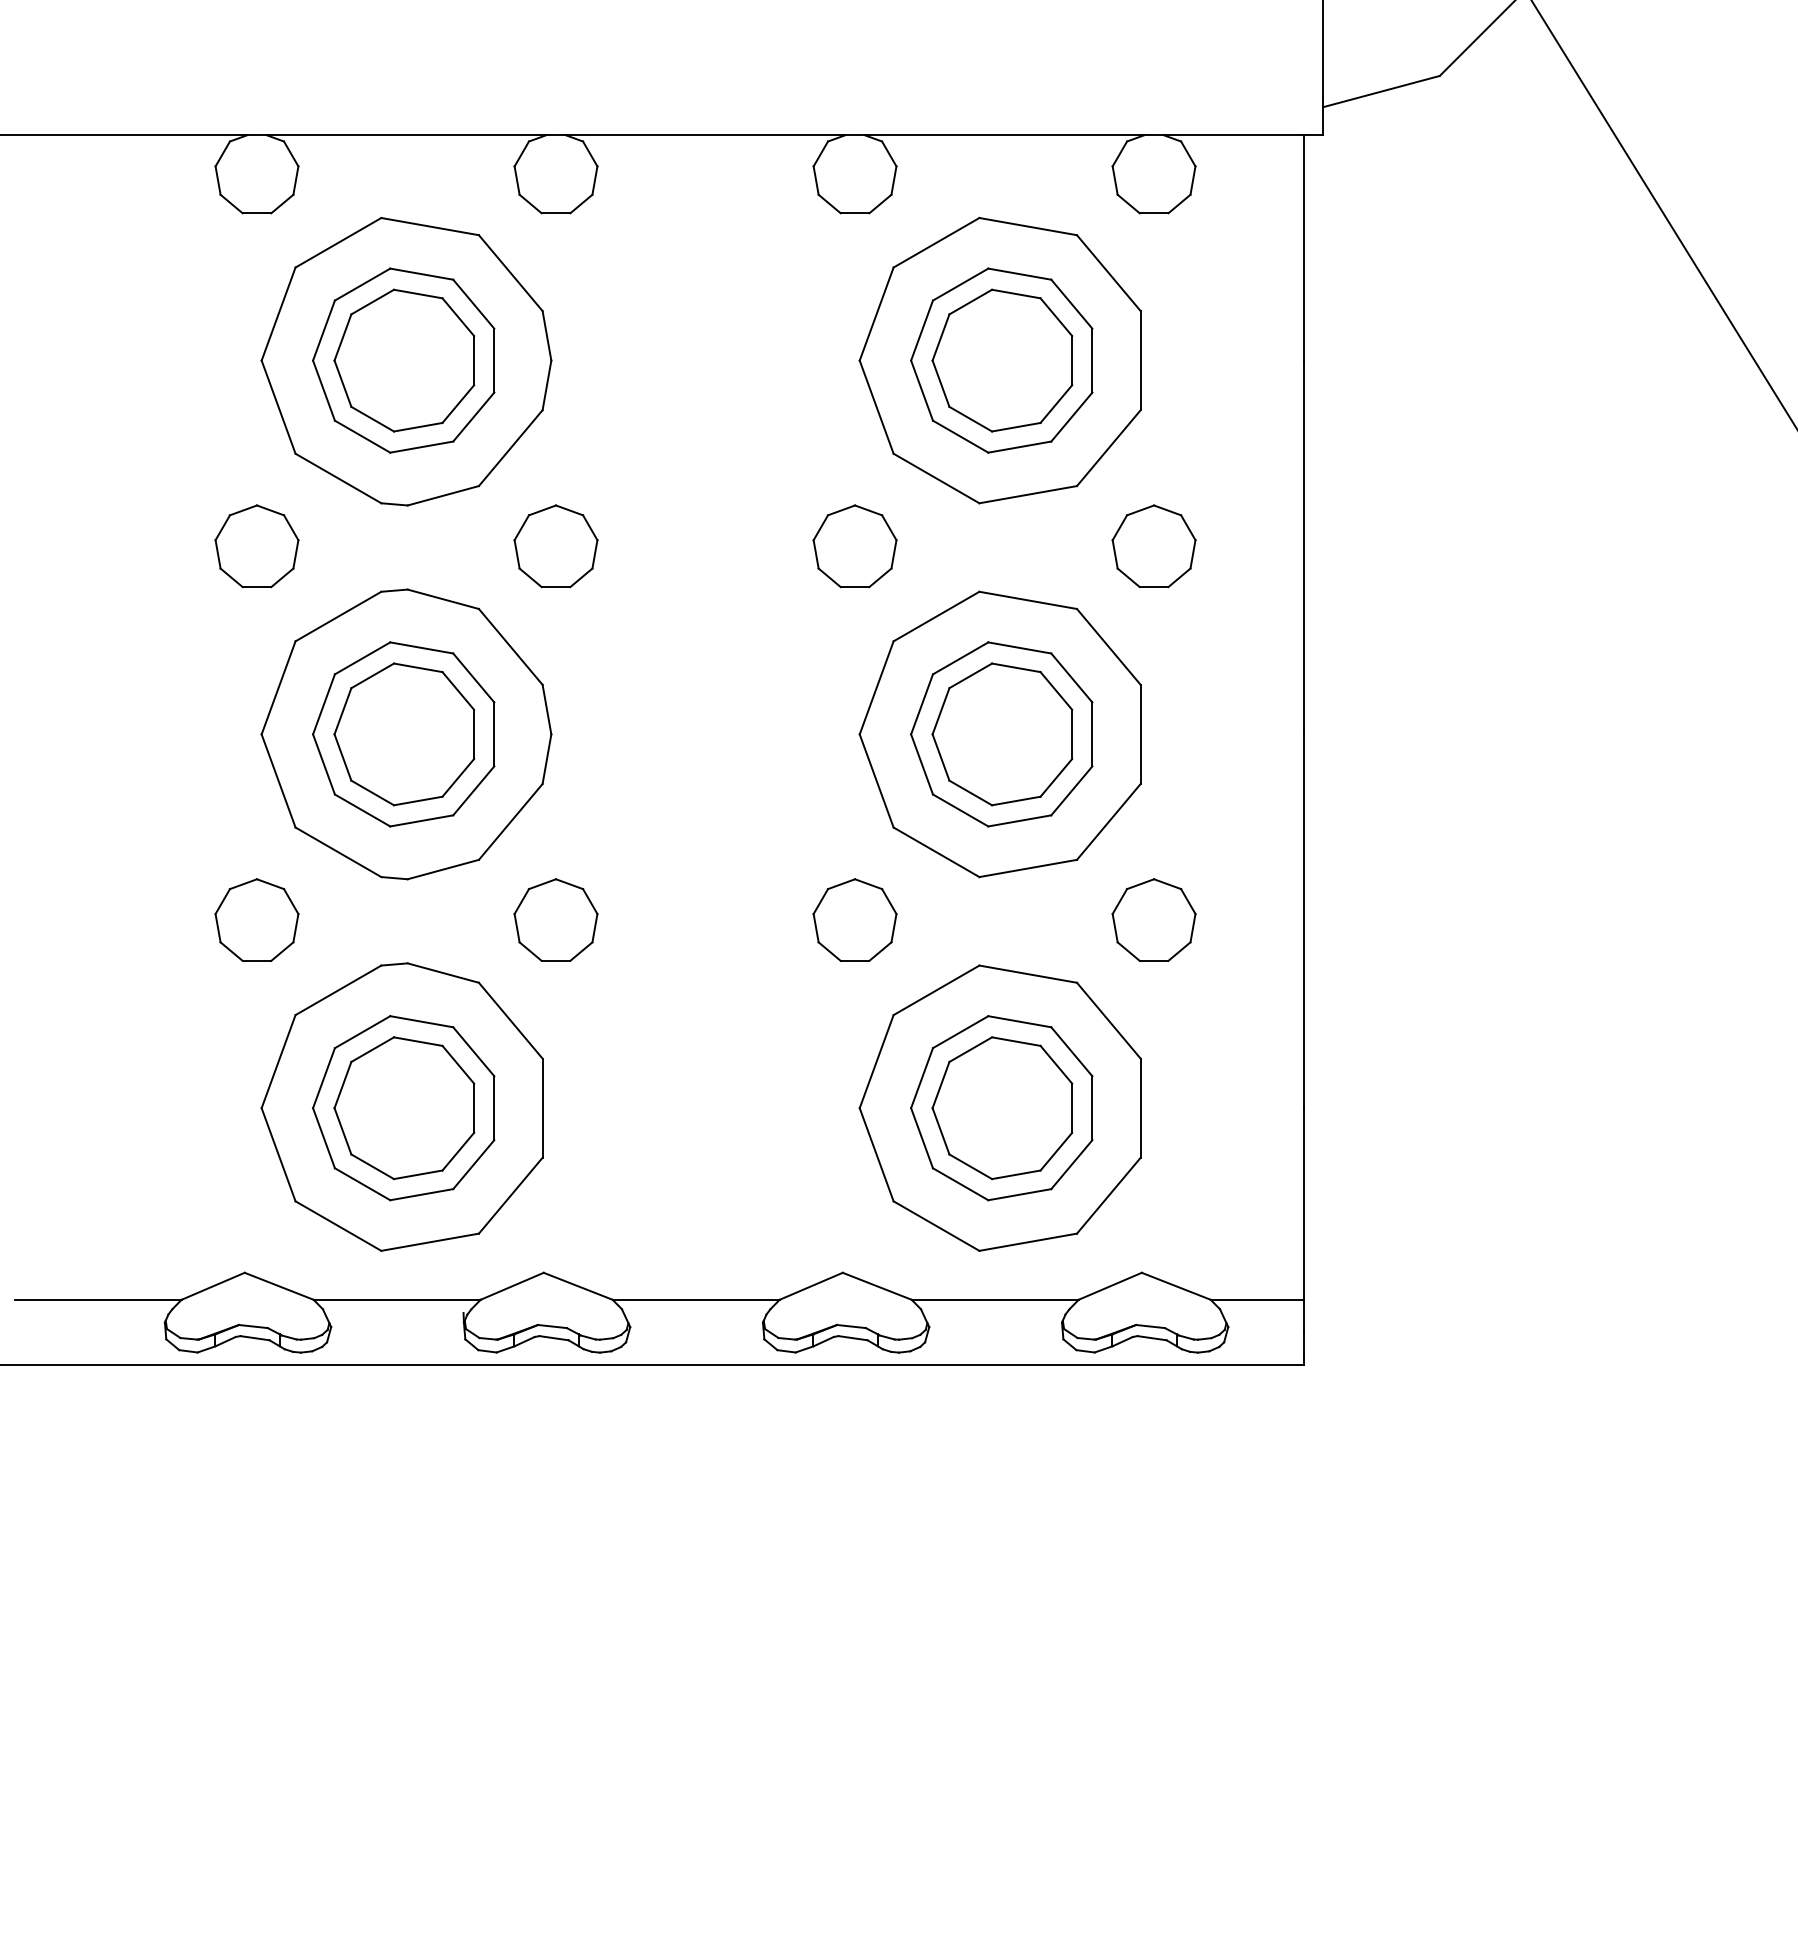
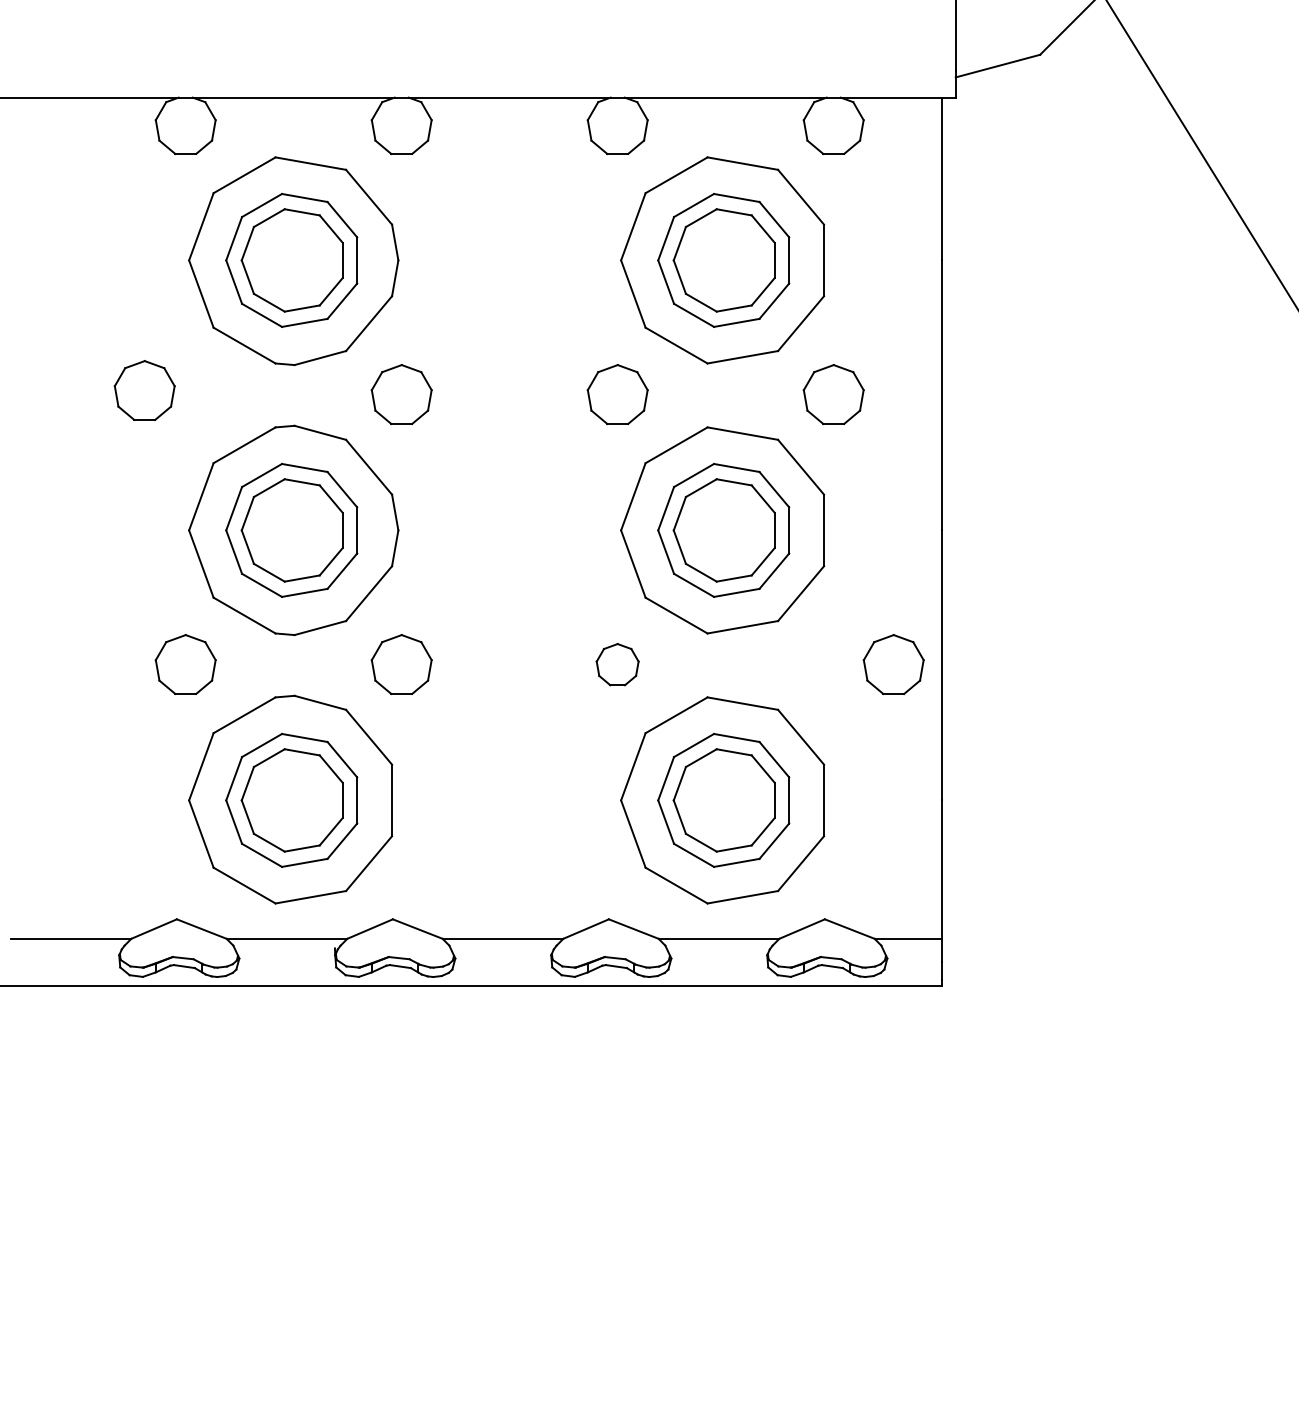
part: (256, 546) -> (144, 390), moved
part: (854, 920) -> (617, 664), size x0.7
part: (1153, 920) -> (893, 664), moved

